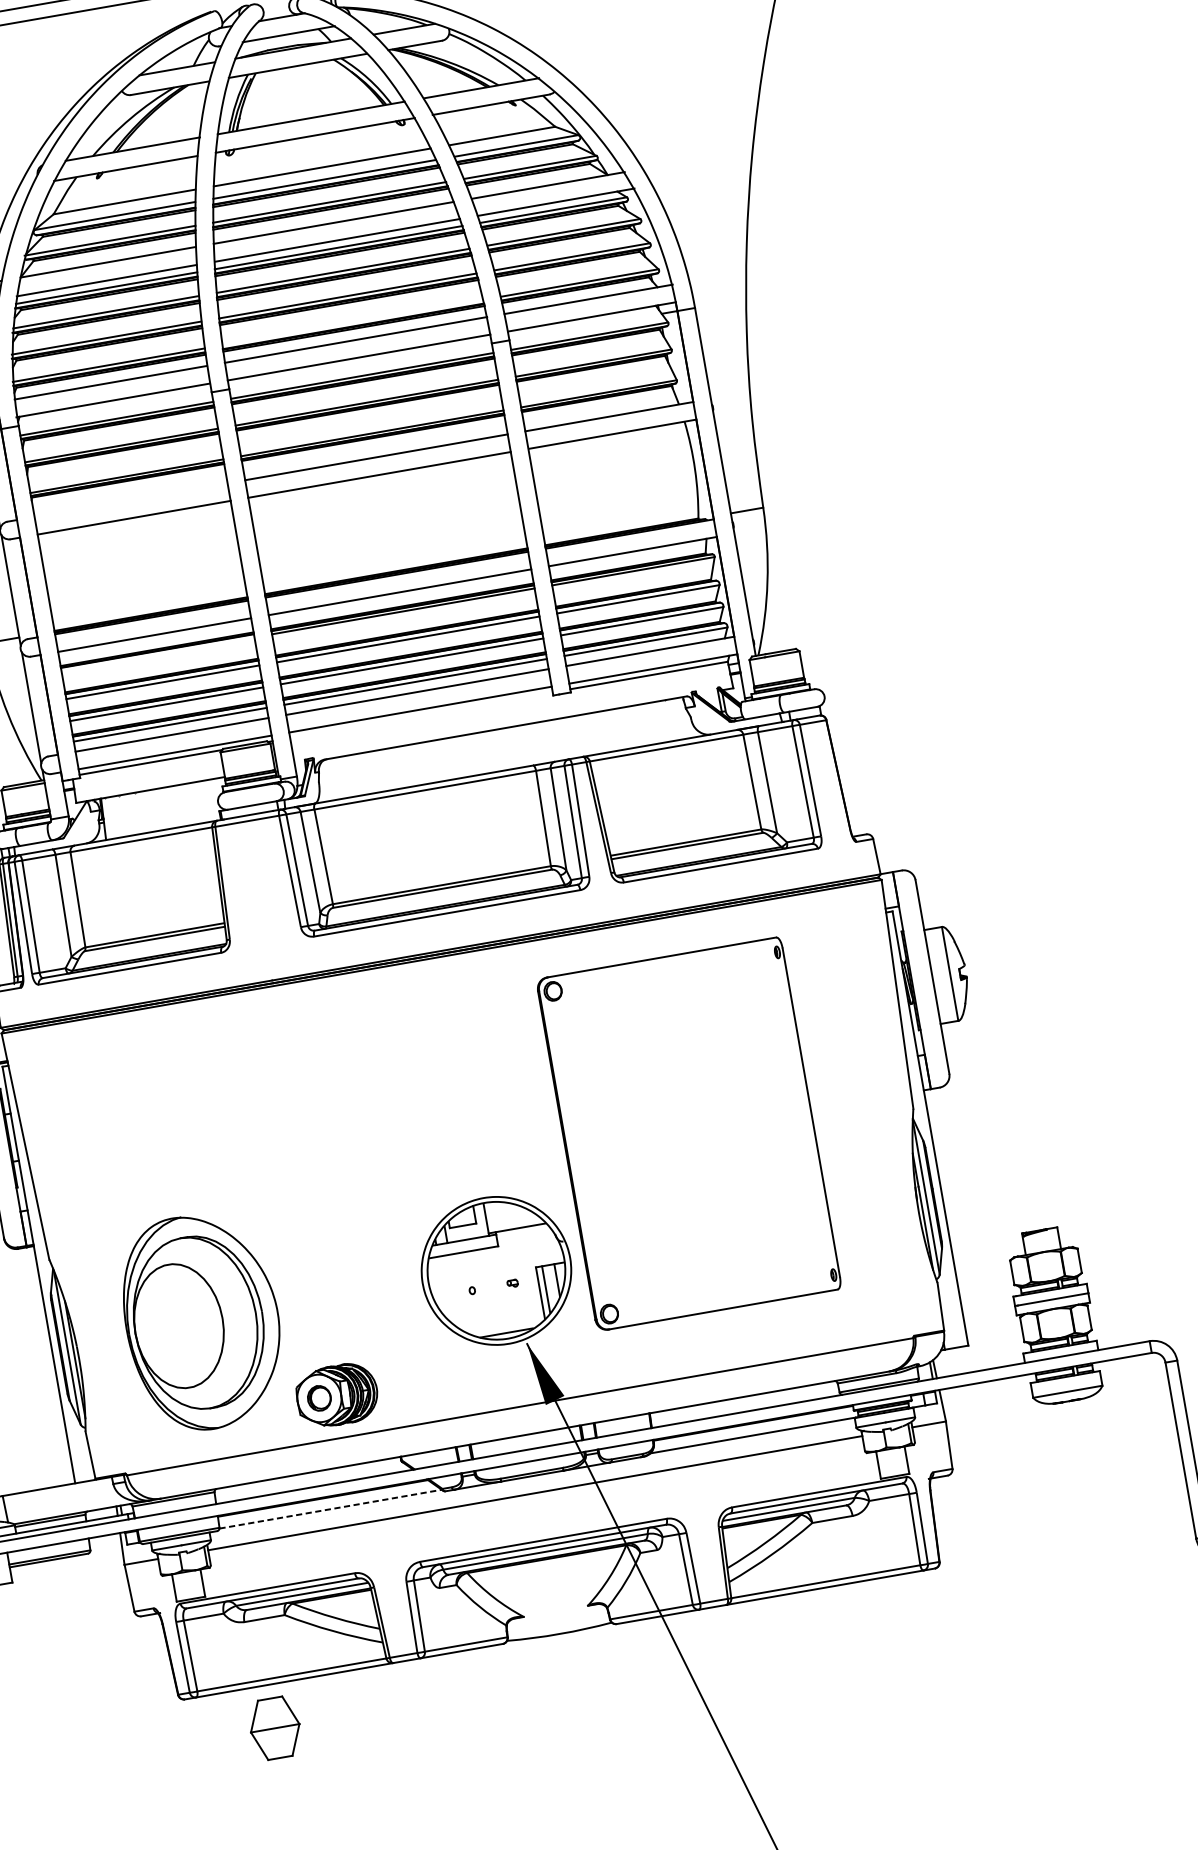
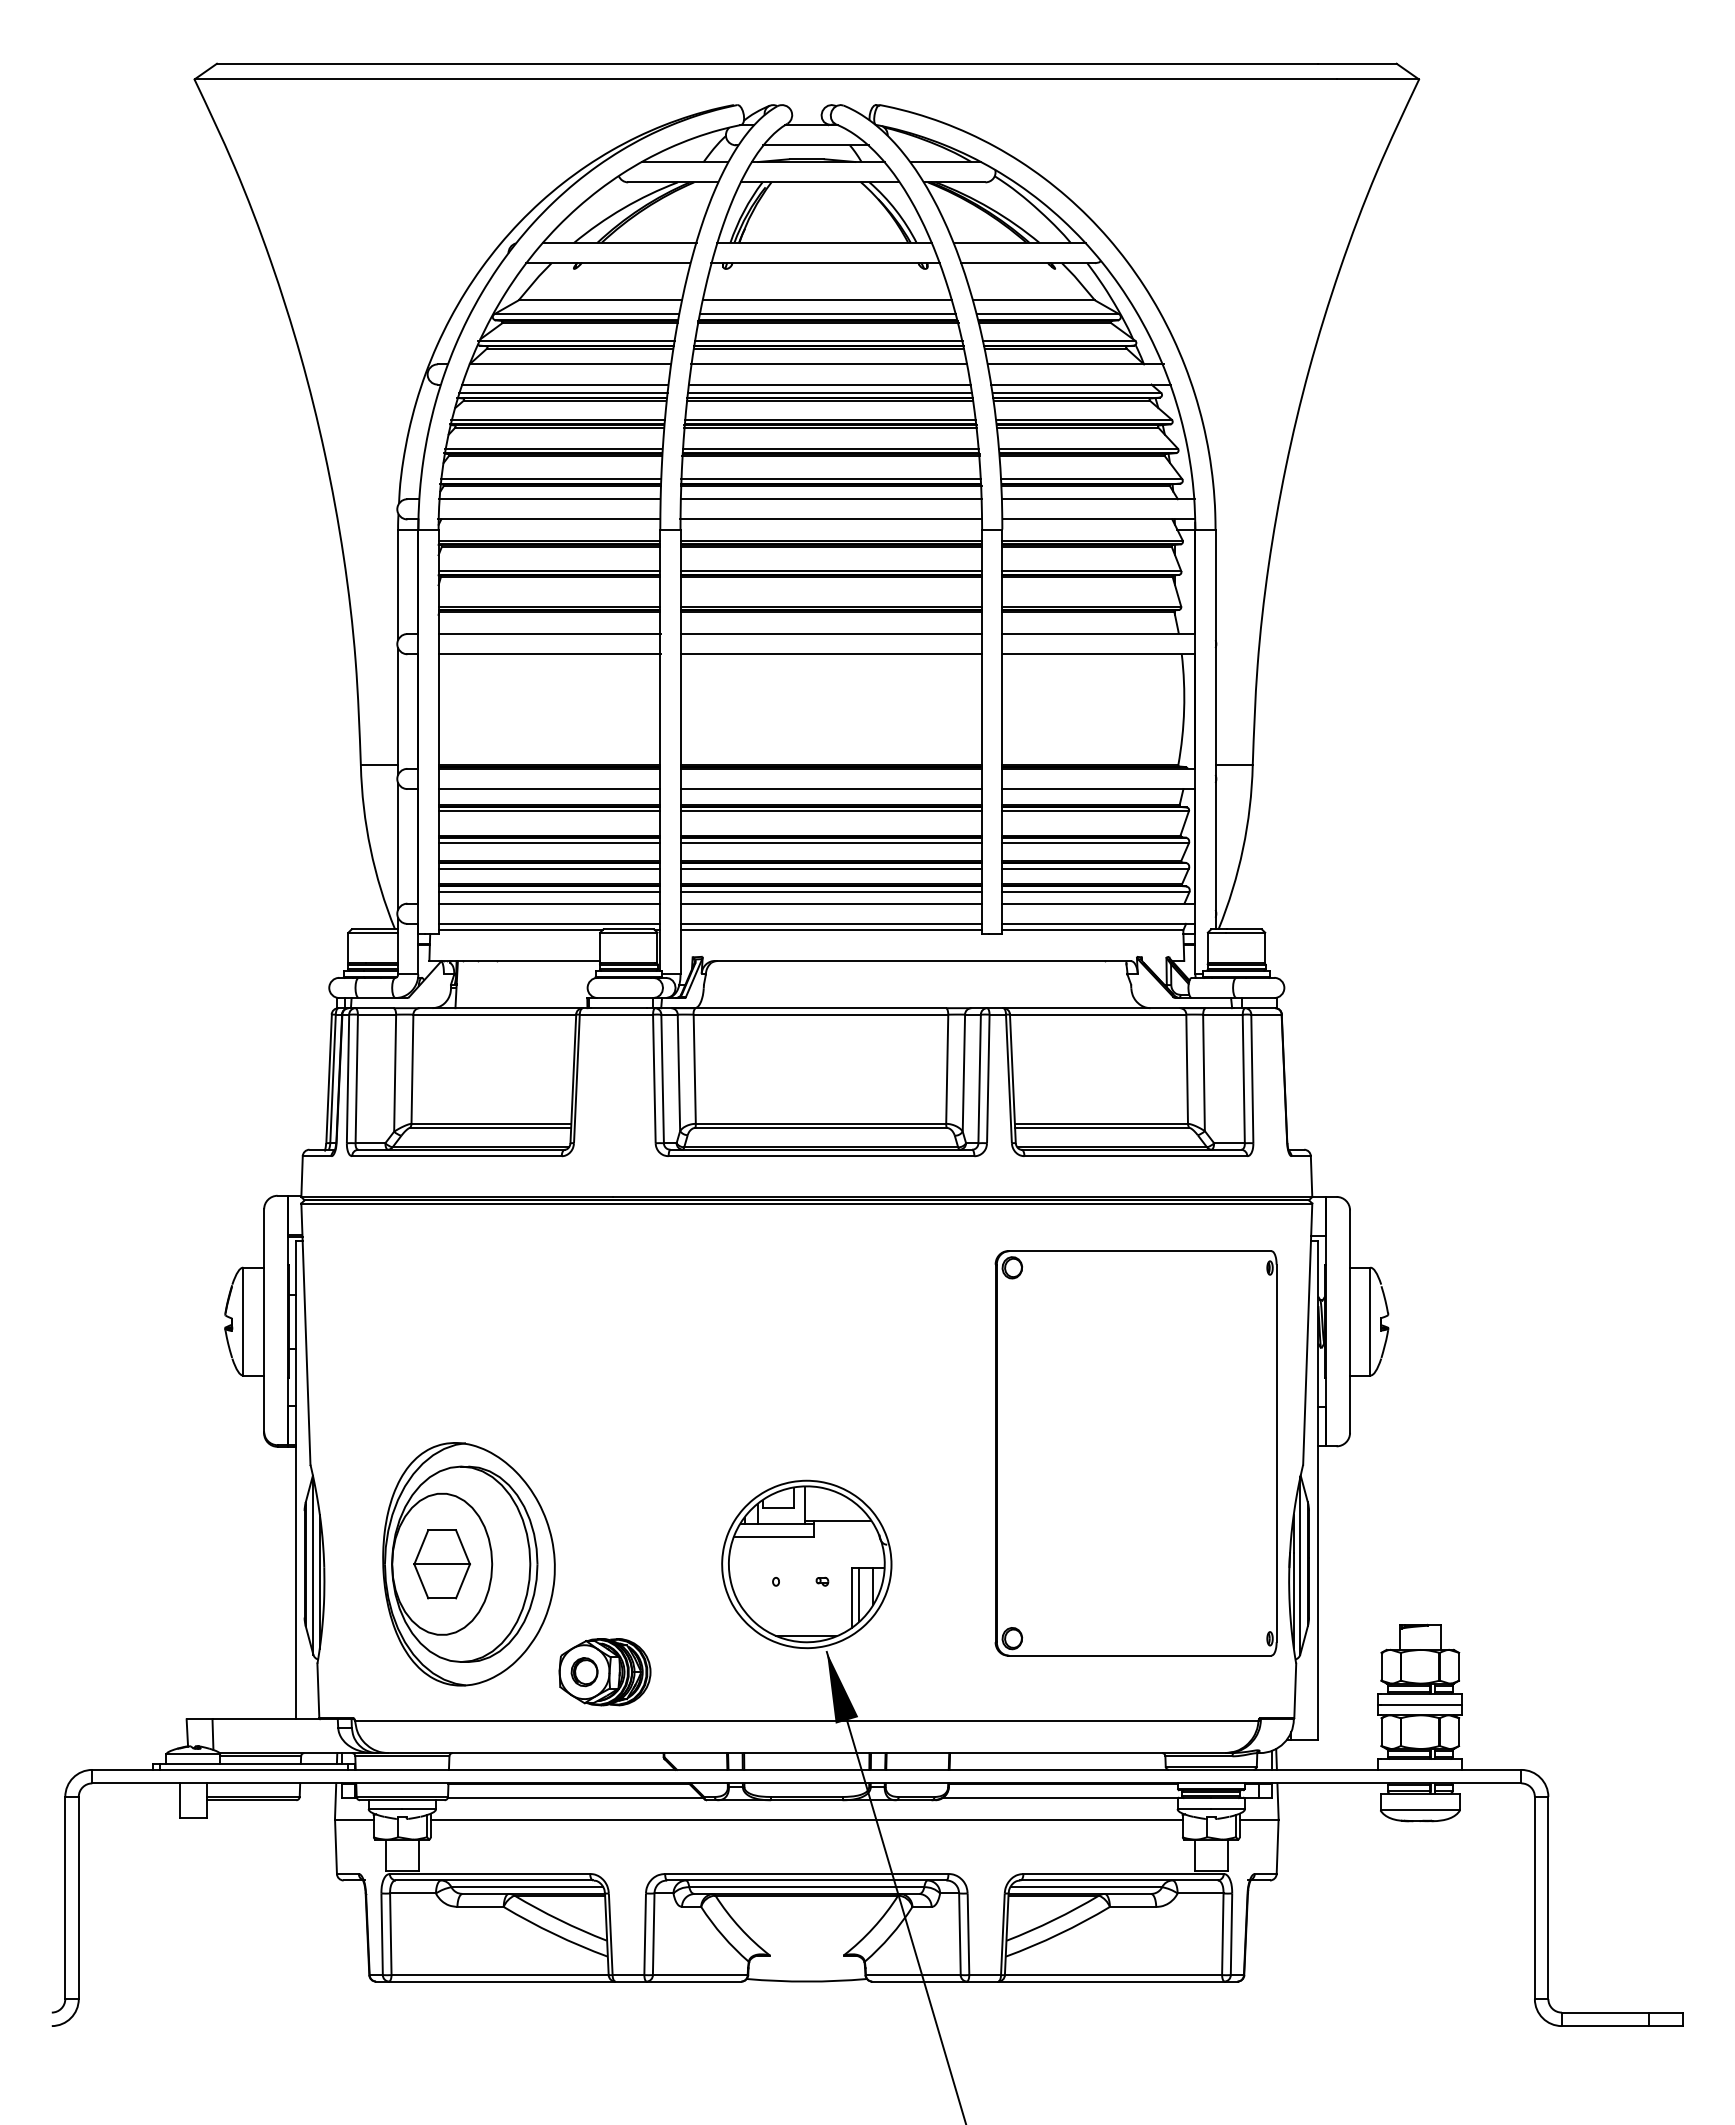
line: (353, 322) -> (831, 479), added
line: (131, 500) -> (549, 634), added
line: (158, 654) -> (549, 811), added
line: (421, 715) -> (831, 930), added
part: (688, 1134) -> (1135, 1453), moved
line: (330, 1508) -> (575, 1797), dashed -> solid
part: (274, 1728) -> (441, 1564), moved

